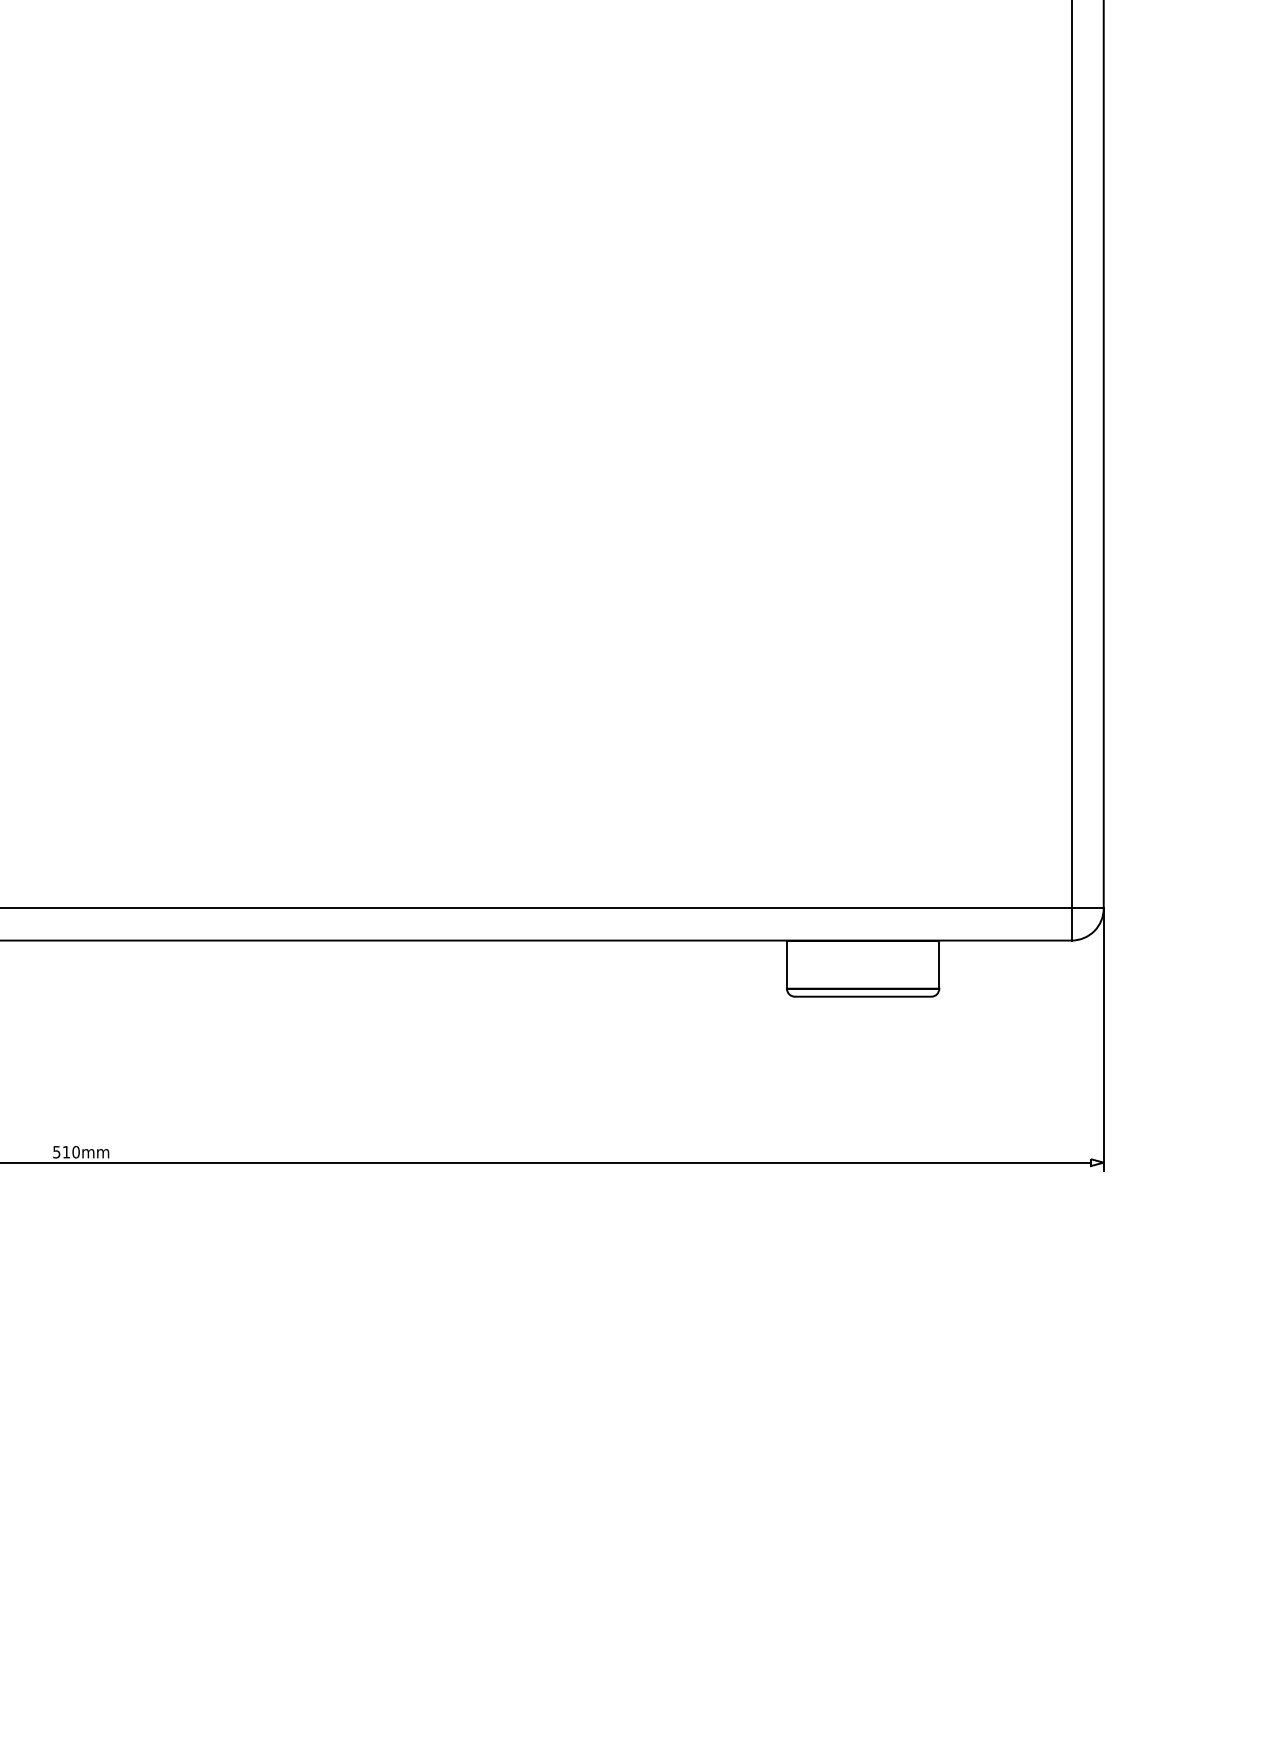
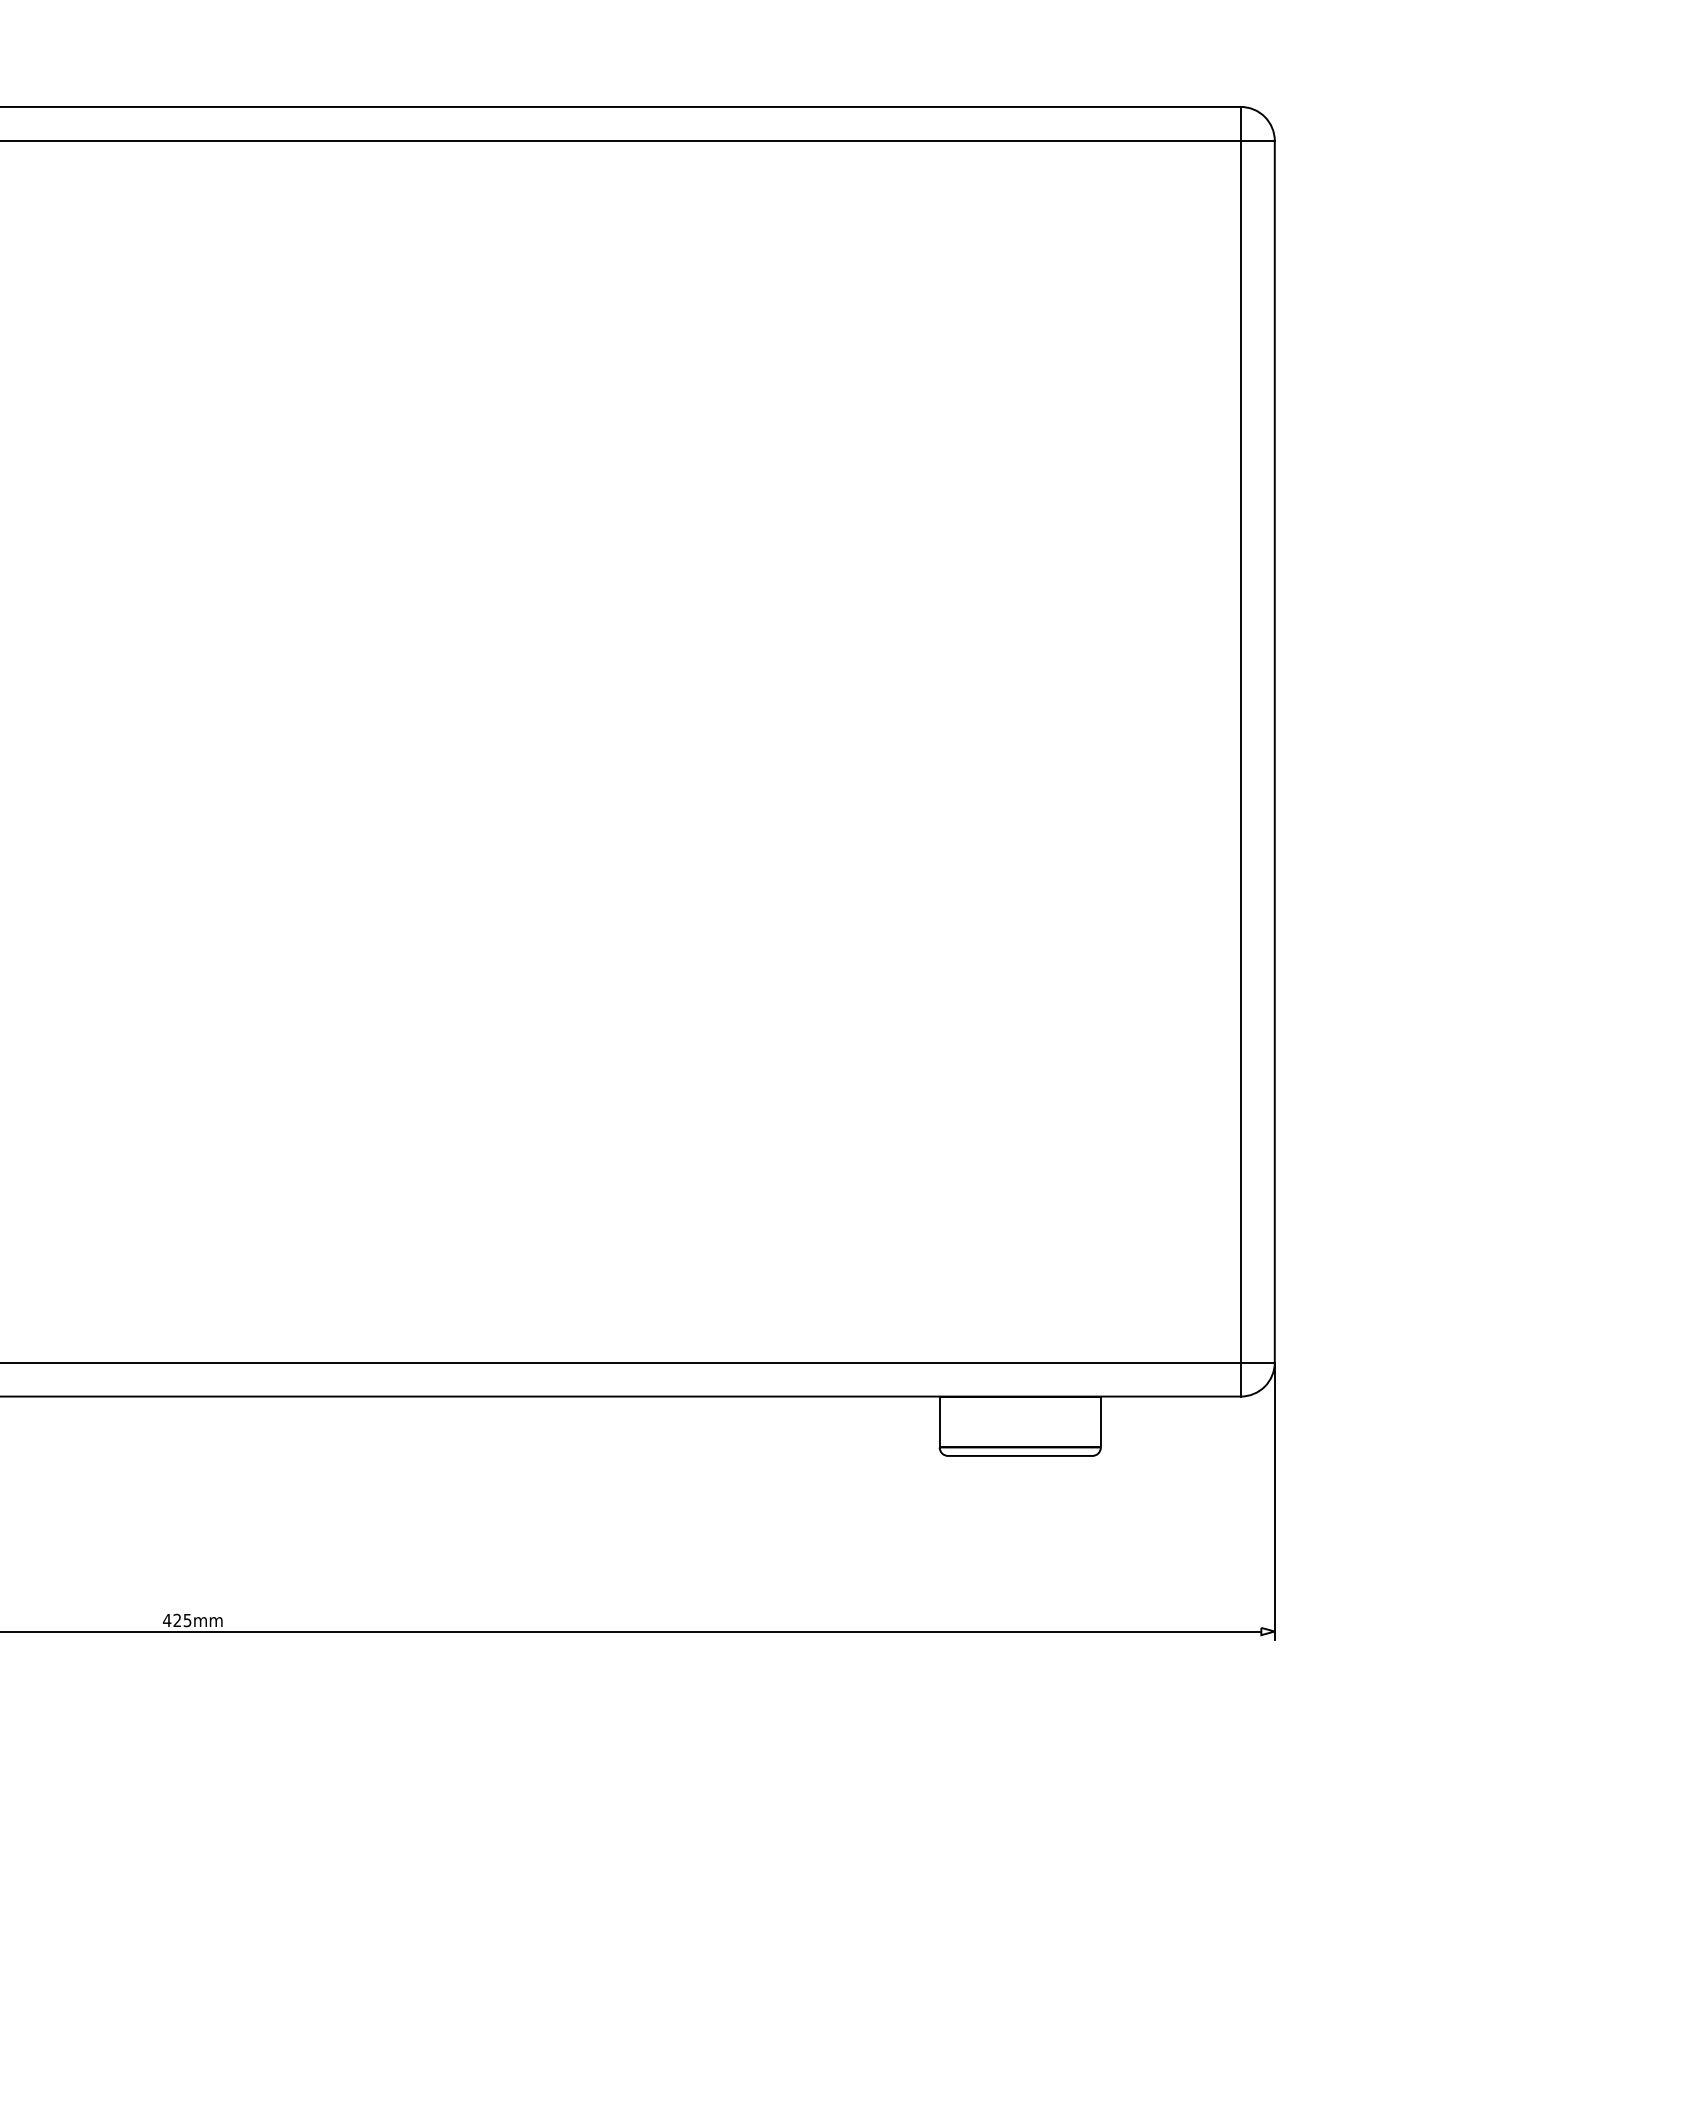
text: (66, 1152) -> (177, 1620), 510mm -> 425mm

